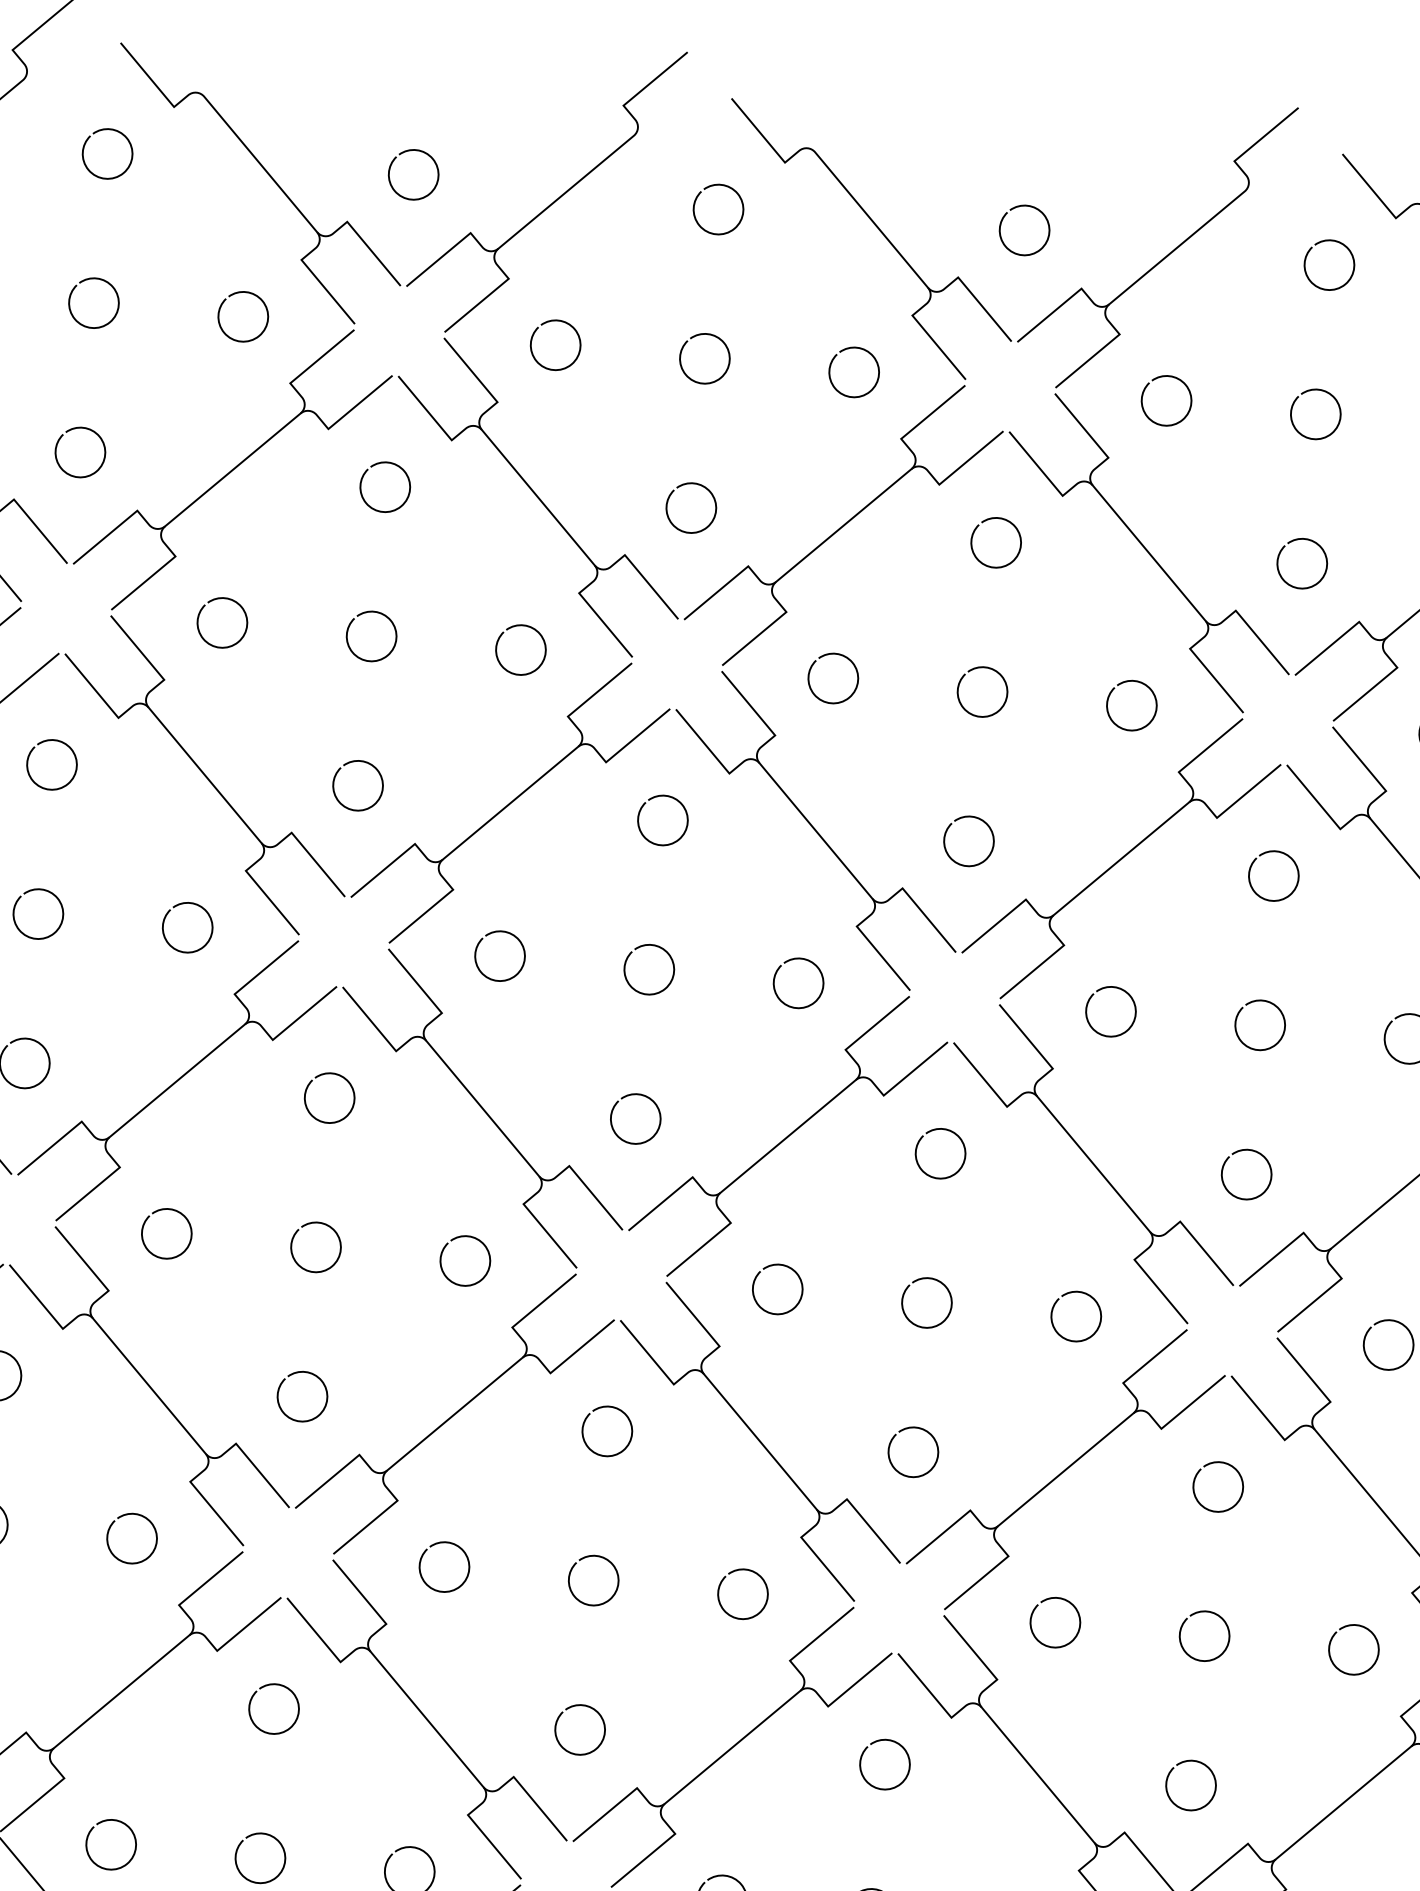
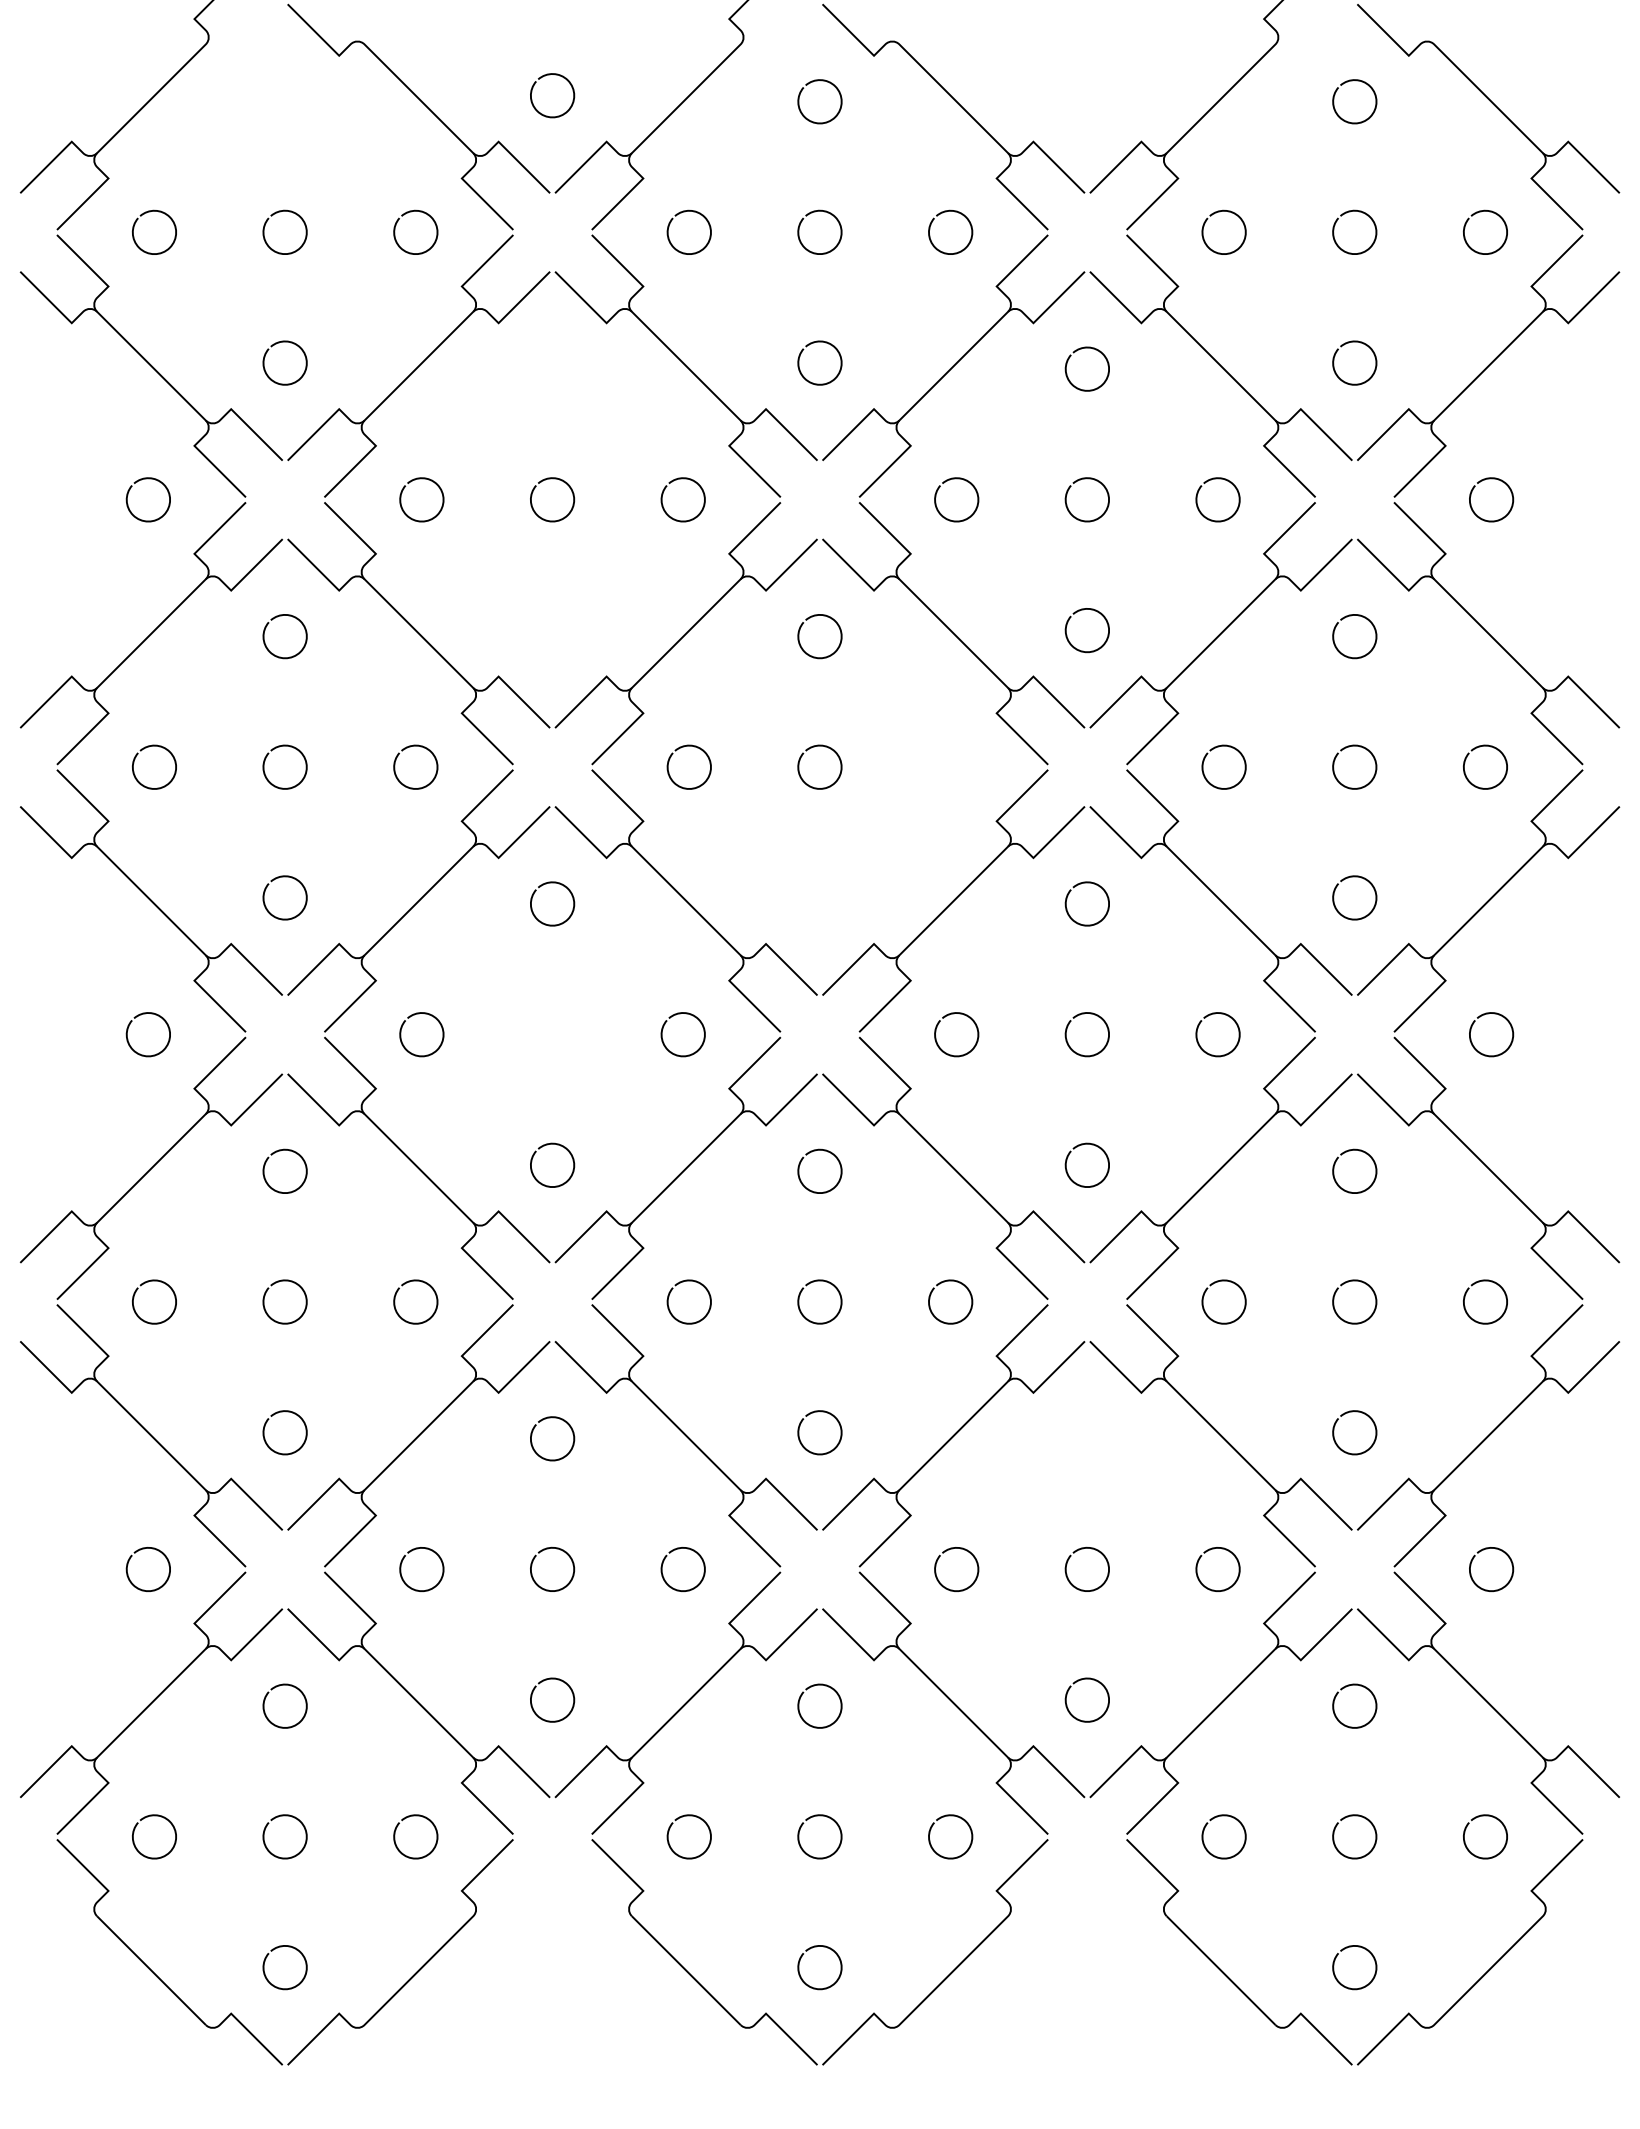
curve: (85, 145) -> (265, 96), removed
curve: (1002, 223) -> (1067, 91), removed
curve: (377, 465) -> (544, 350), removed
curve: (335, 780) -> (532, 627), removed
curve: (794, 960) -> (945, 747), removed
curve: (625, 1098) -> (809, 880), removed
curve: (314, 1224) -> (549, 1014), removed
curve: (866, 1749) -> (1070, 1427), removed

